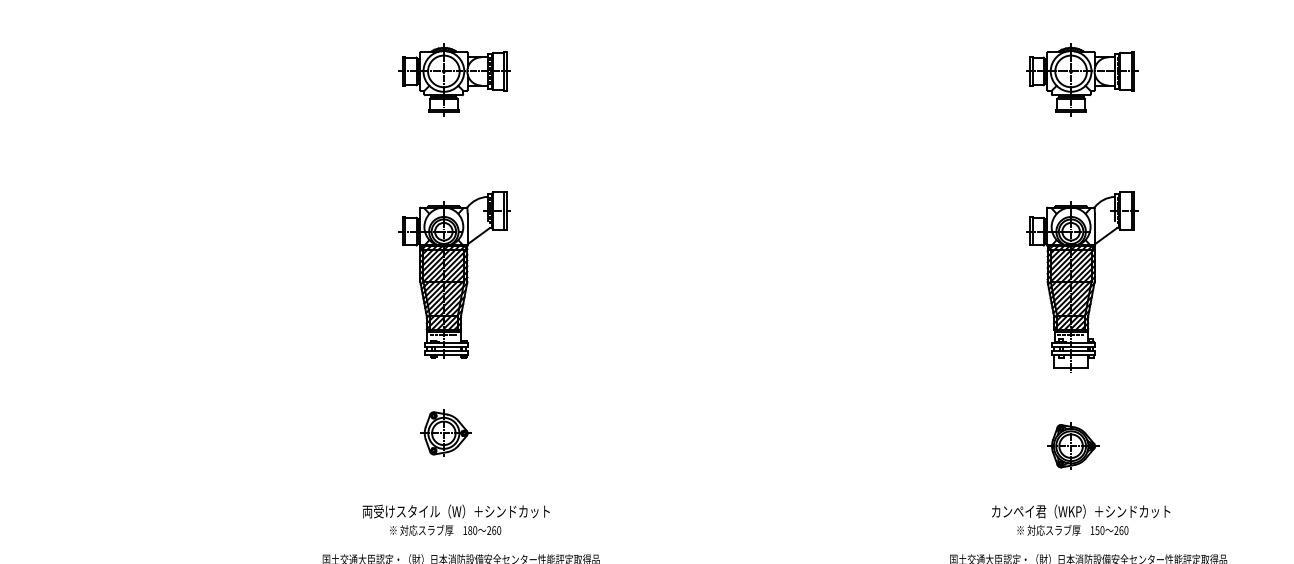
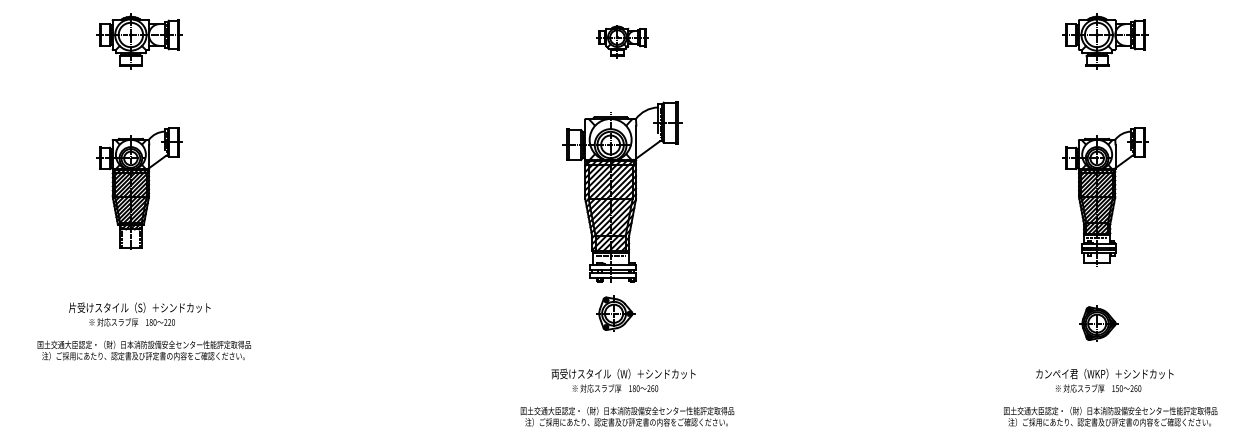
part: (454, 79) -> (622, 41), size x0.6
part: (454, 274) -> (622, 191), size x1.4

